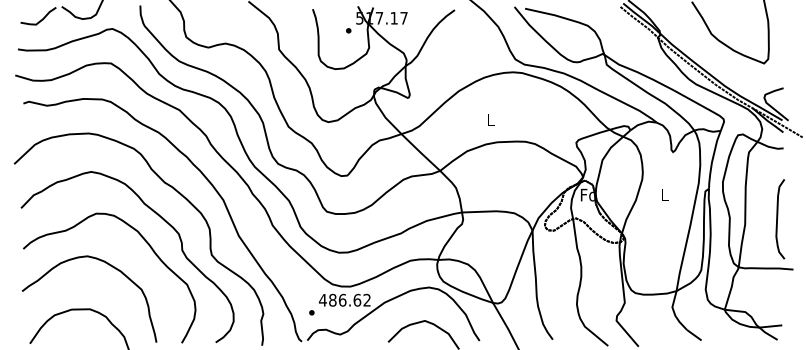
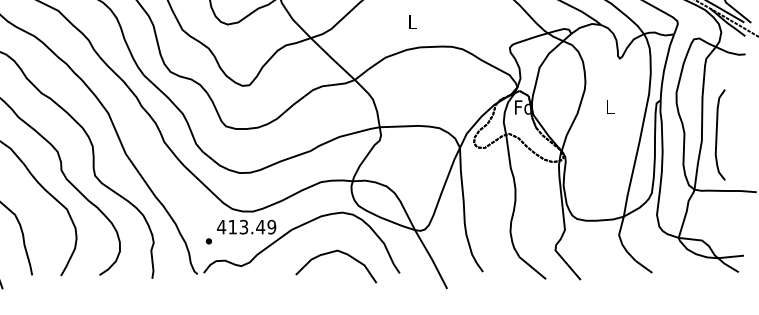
curve: (778, 217) -> (718, 132), moved
text: (349, 299) -> (251, 226), 486.62 -> 413.49

